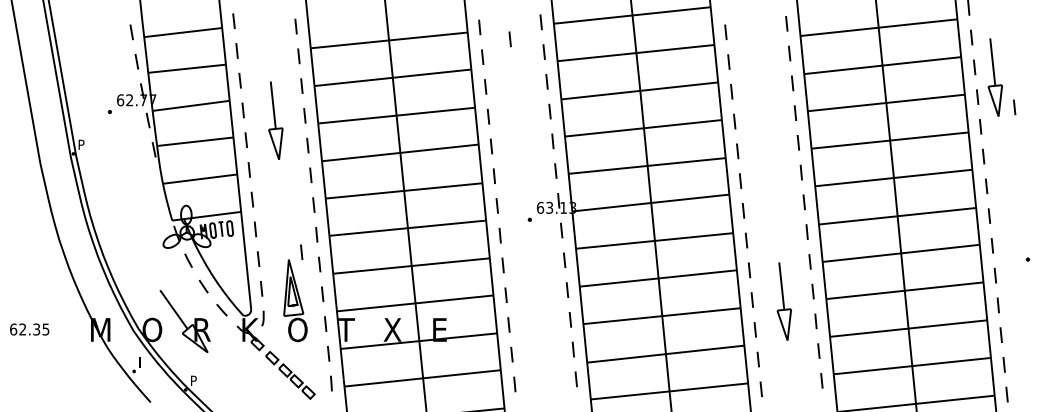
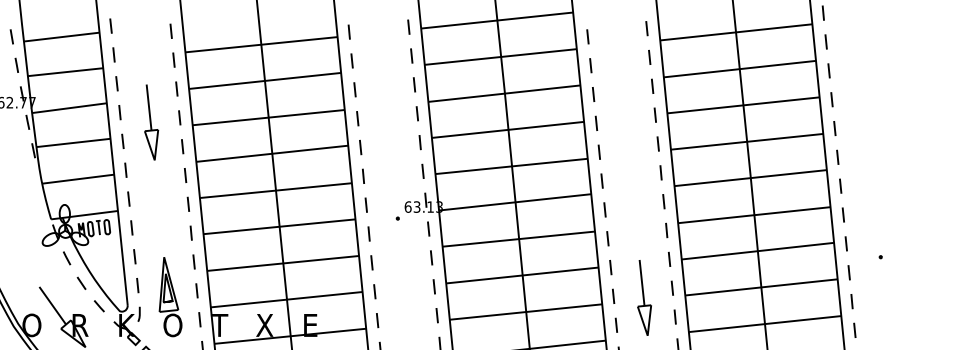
line: (509, 39) -> (378, 43), removed
part: (994, 77) -> (848, 80), removed
line: (1014, 107) -> (867, 109), removed
line: (301, 251) -> (176, 249), removed

